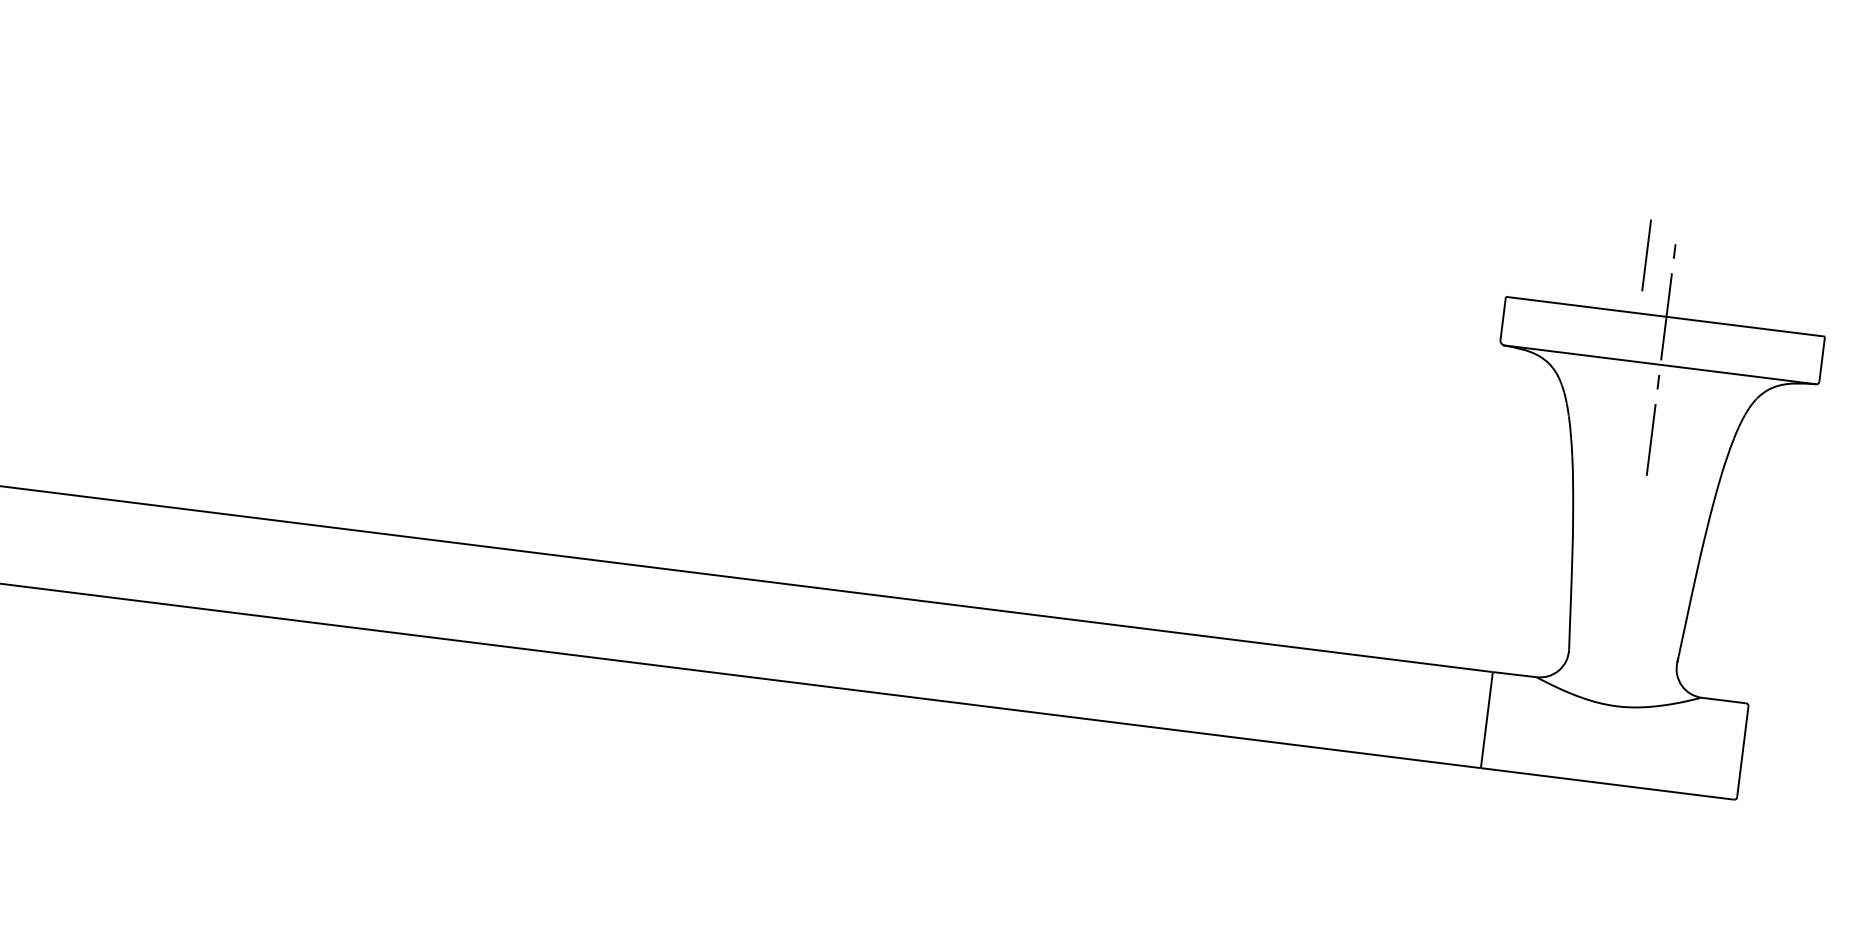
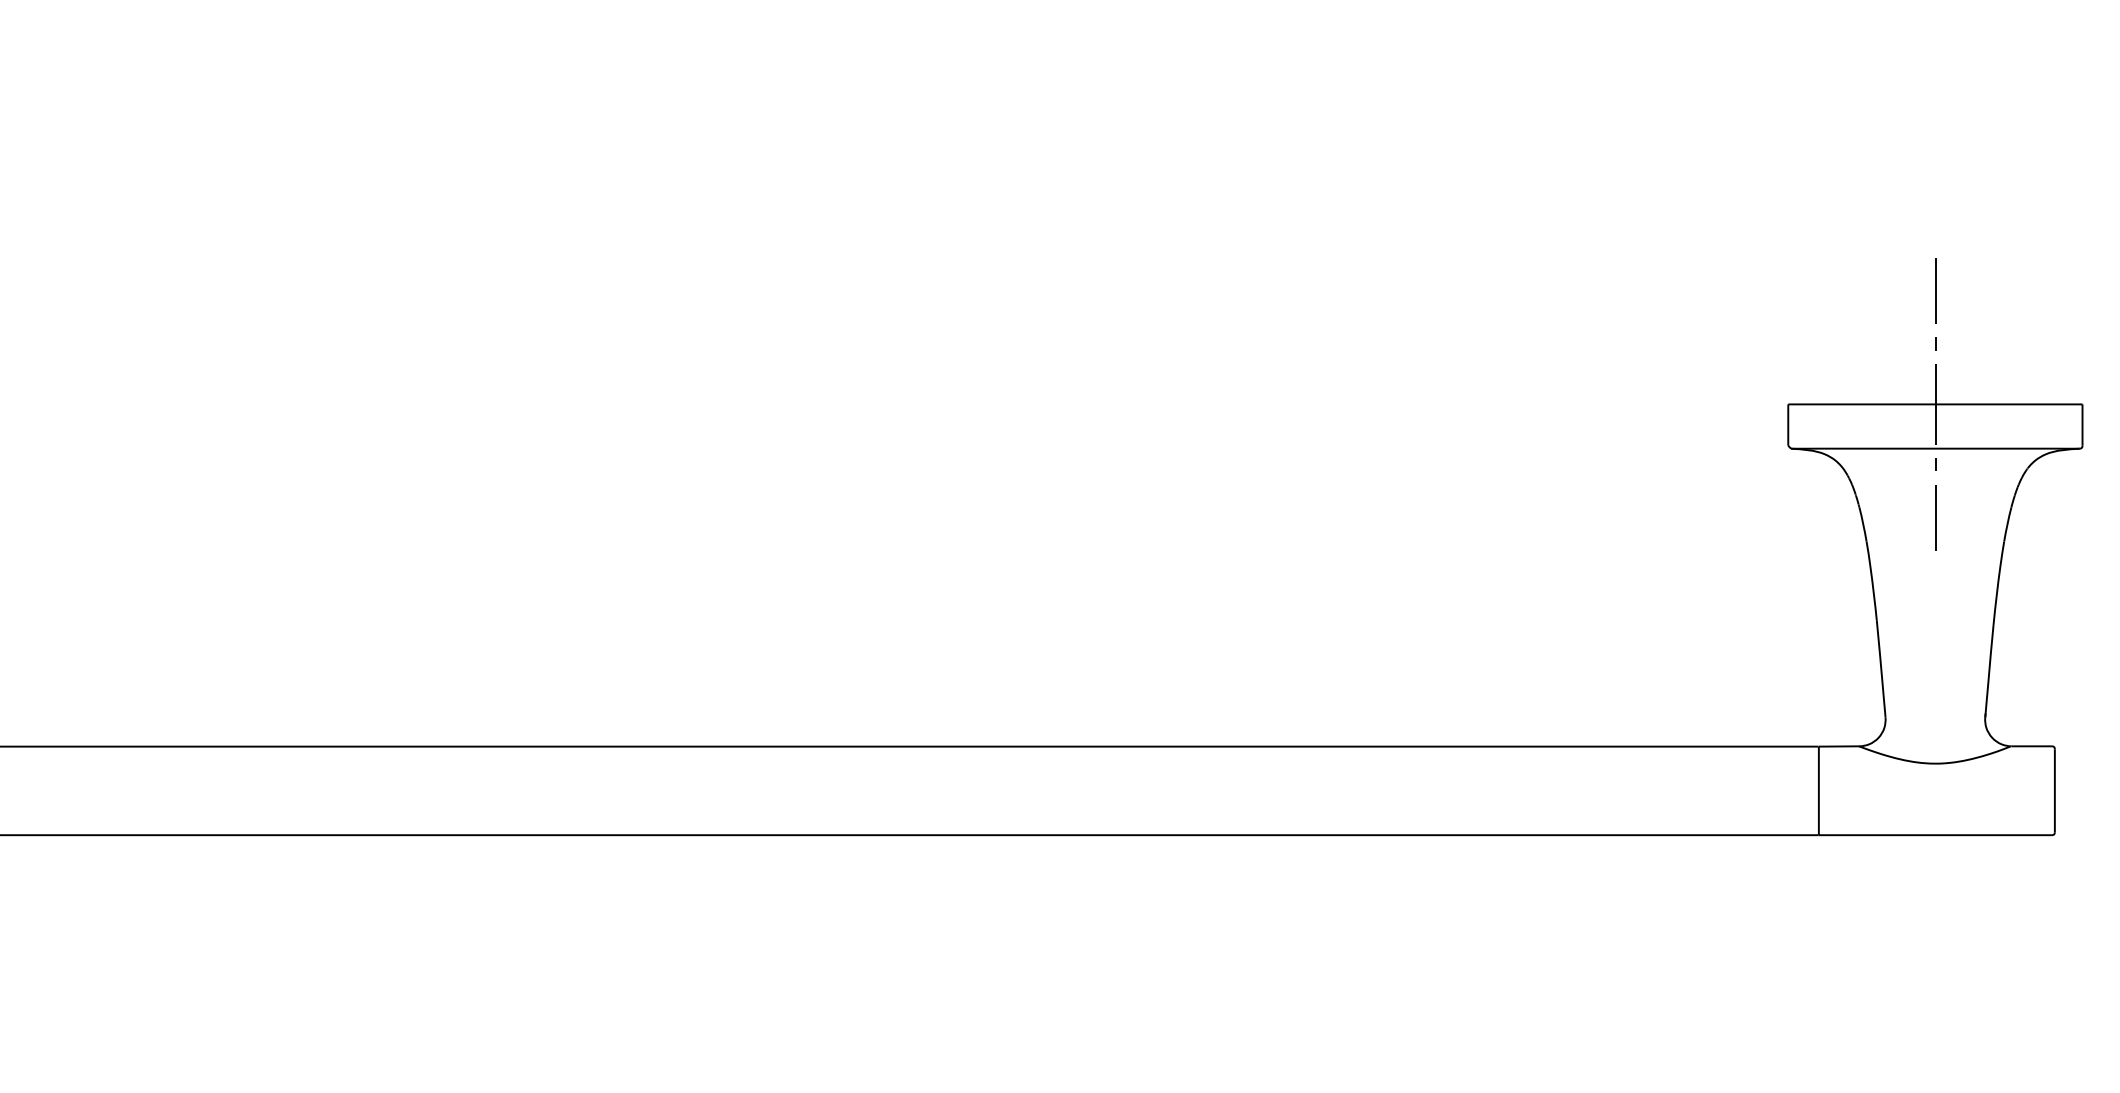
line: (1645, 254) -> (1935, 290), moved

